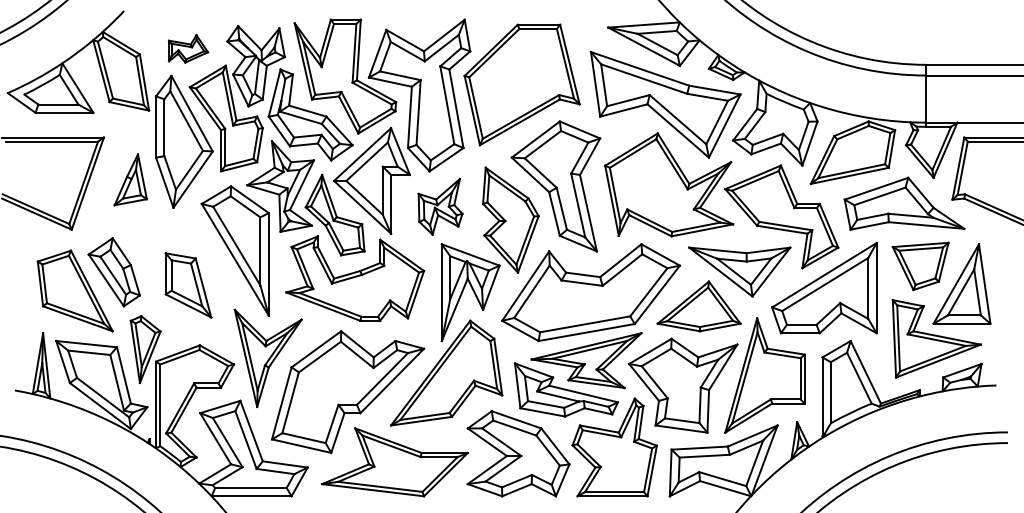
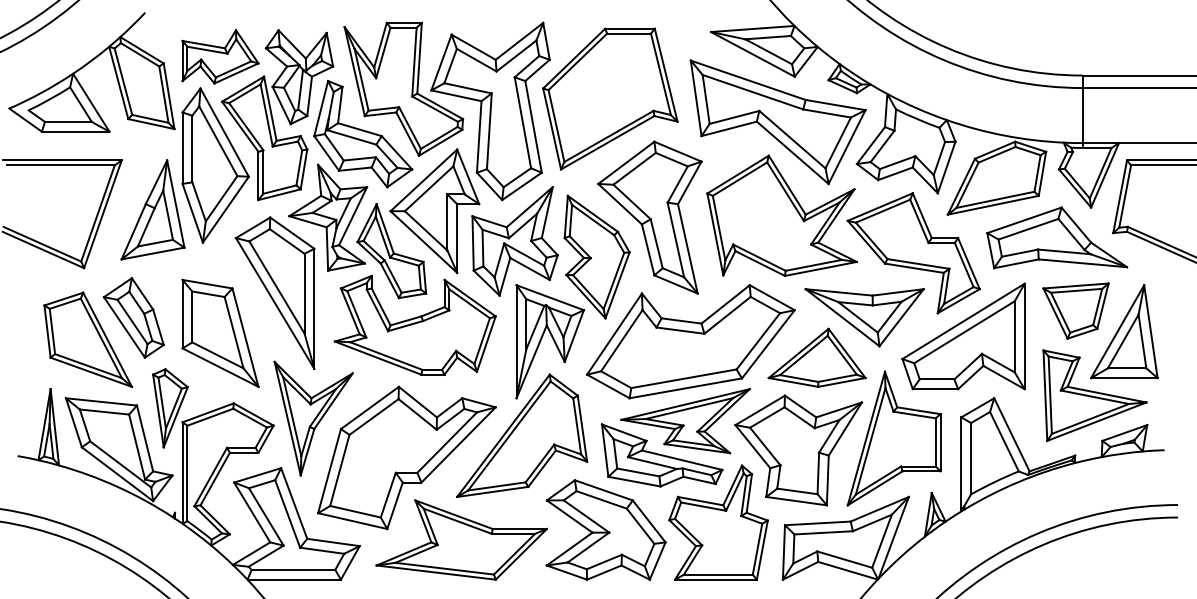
part: (188, 48) -> (220, 56), size x1.67
part: (130, 179) -> (152, 209), size x1.67
part: (440, 206) -> (514, 241), size x1.67
part: (188, 284) -> (220, 332), size x1.43

